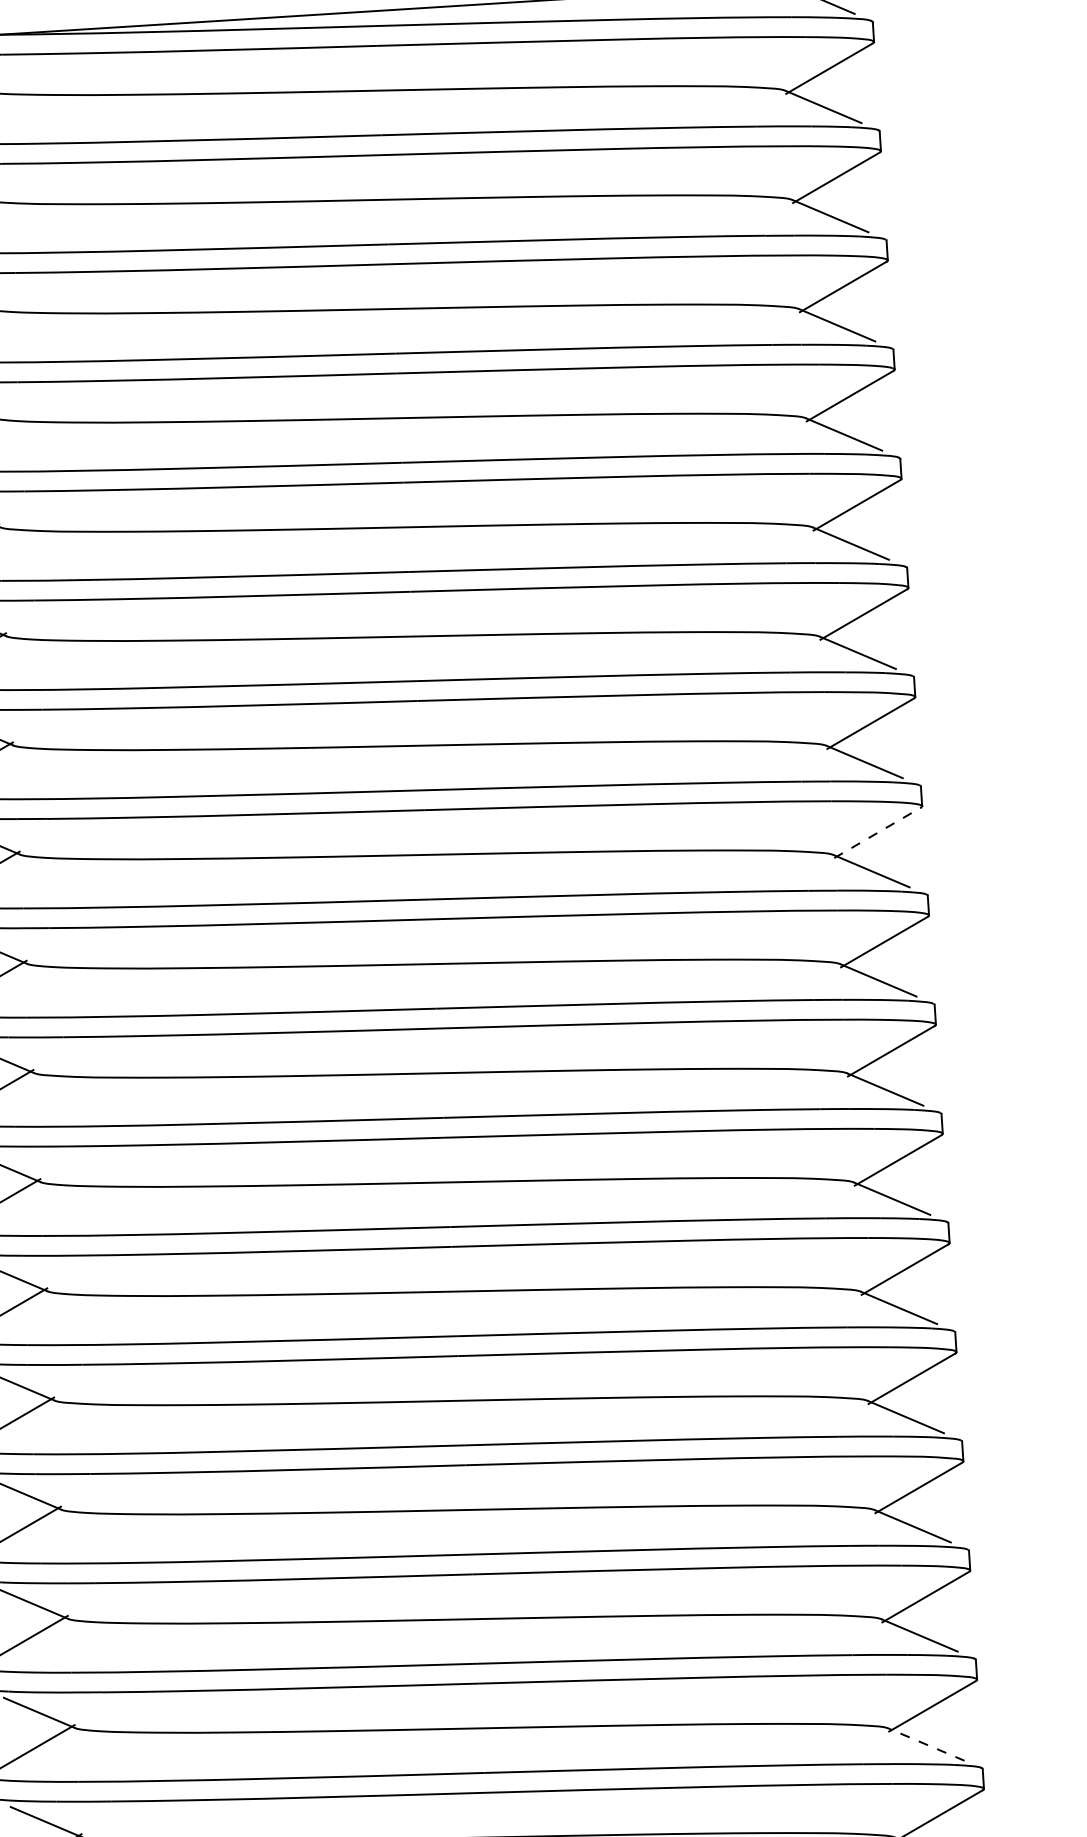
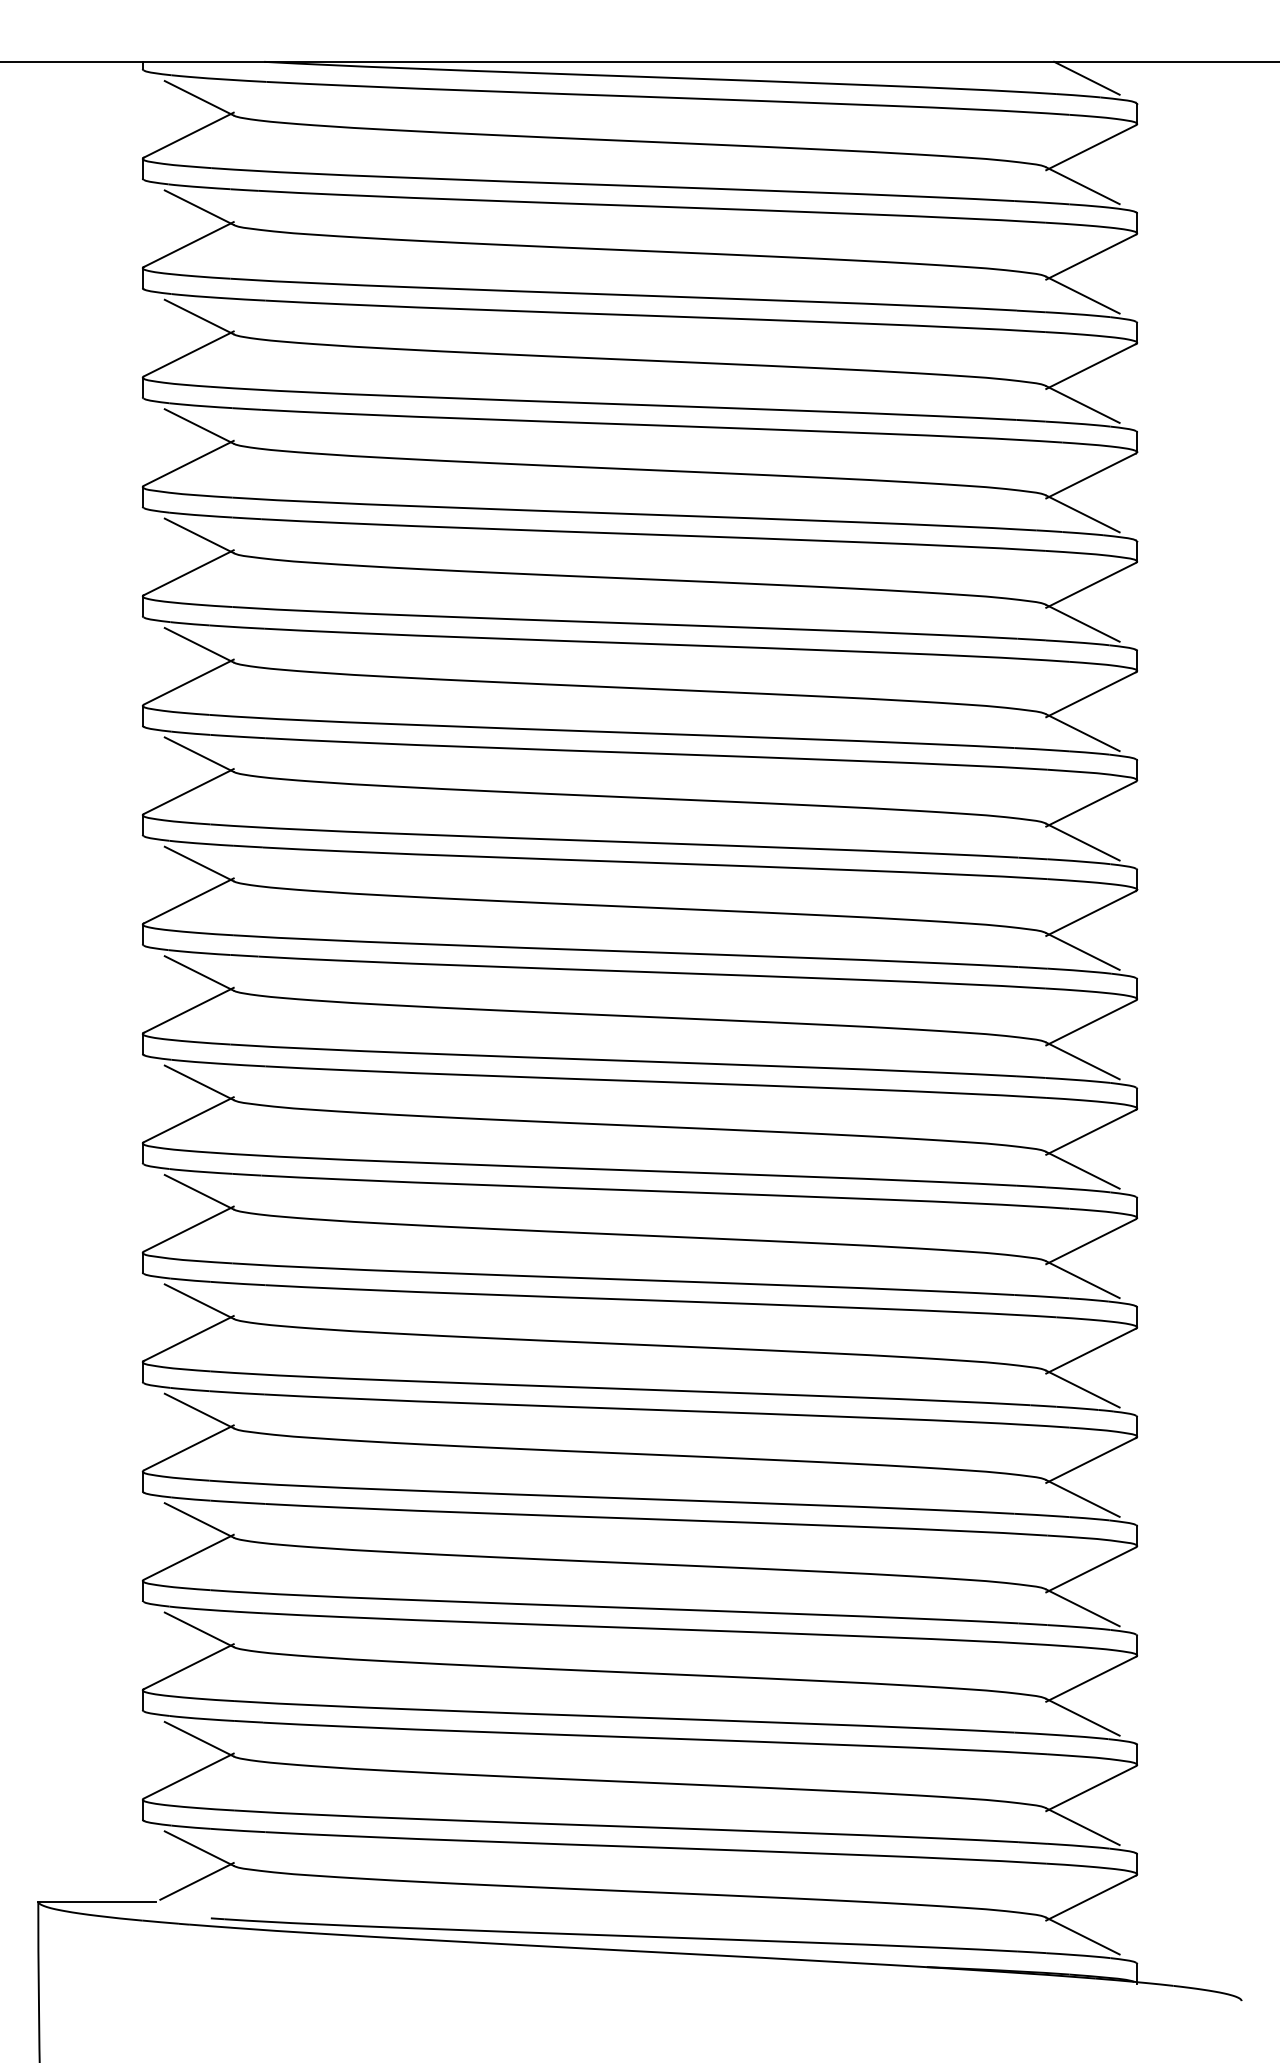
line: (878, 832) -> (1091, 913), dashed -> solid
line: (926, 1744) -> (1082, 1826), dashed -> solid

